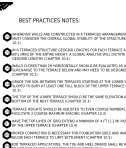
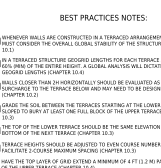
text: (49, 20) -> (103, 17), moved

